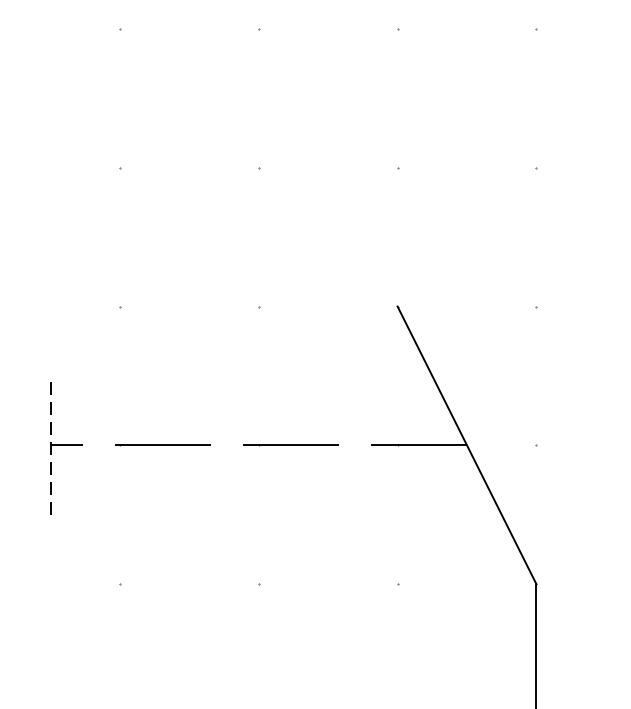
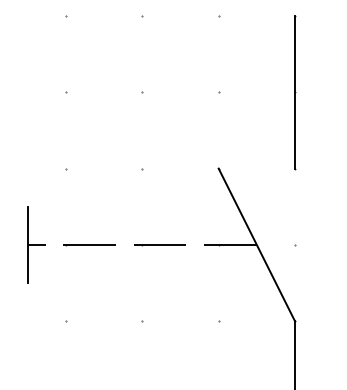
line: (537, 166) -> (295, 91), added
line: (50, 444) -> (27, 244), dashed -> solid

